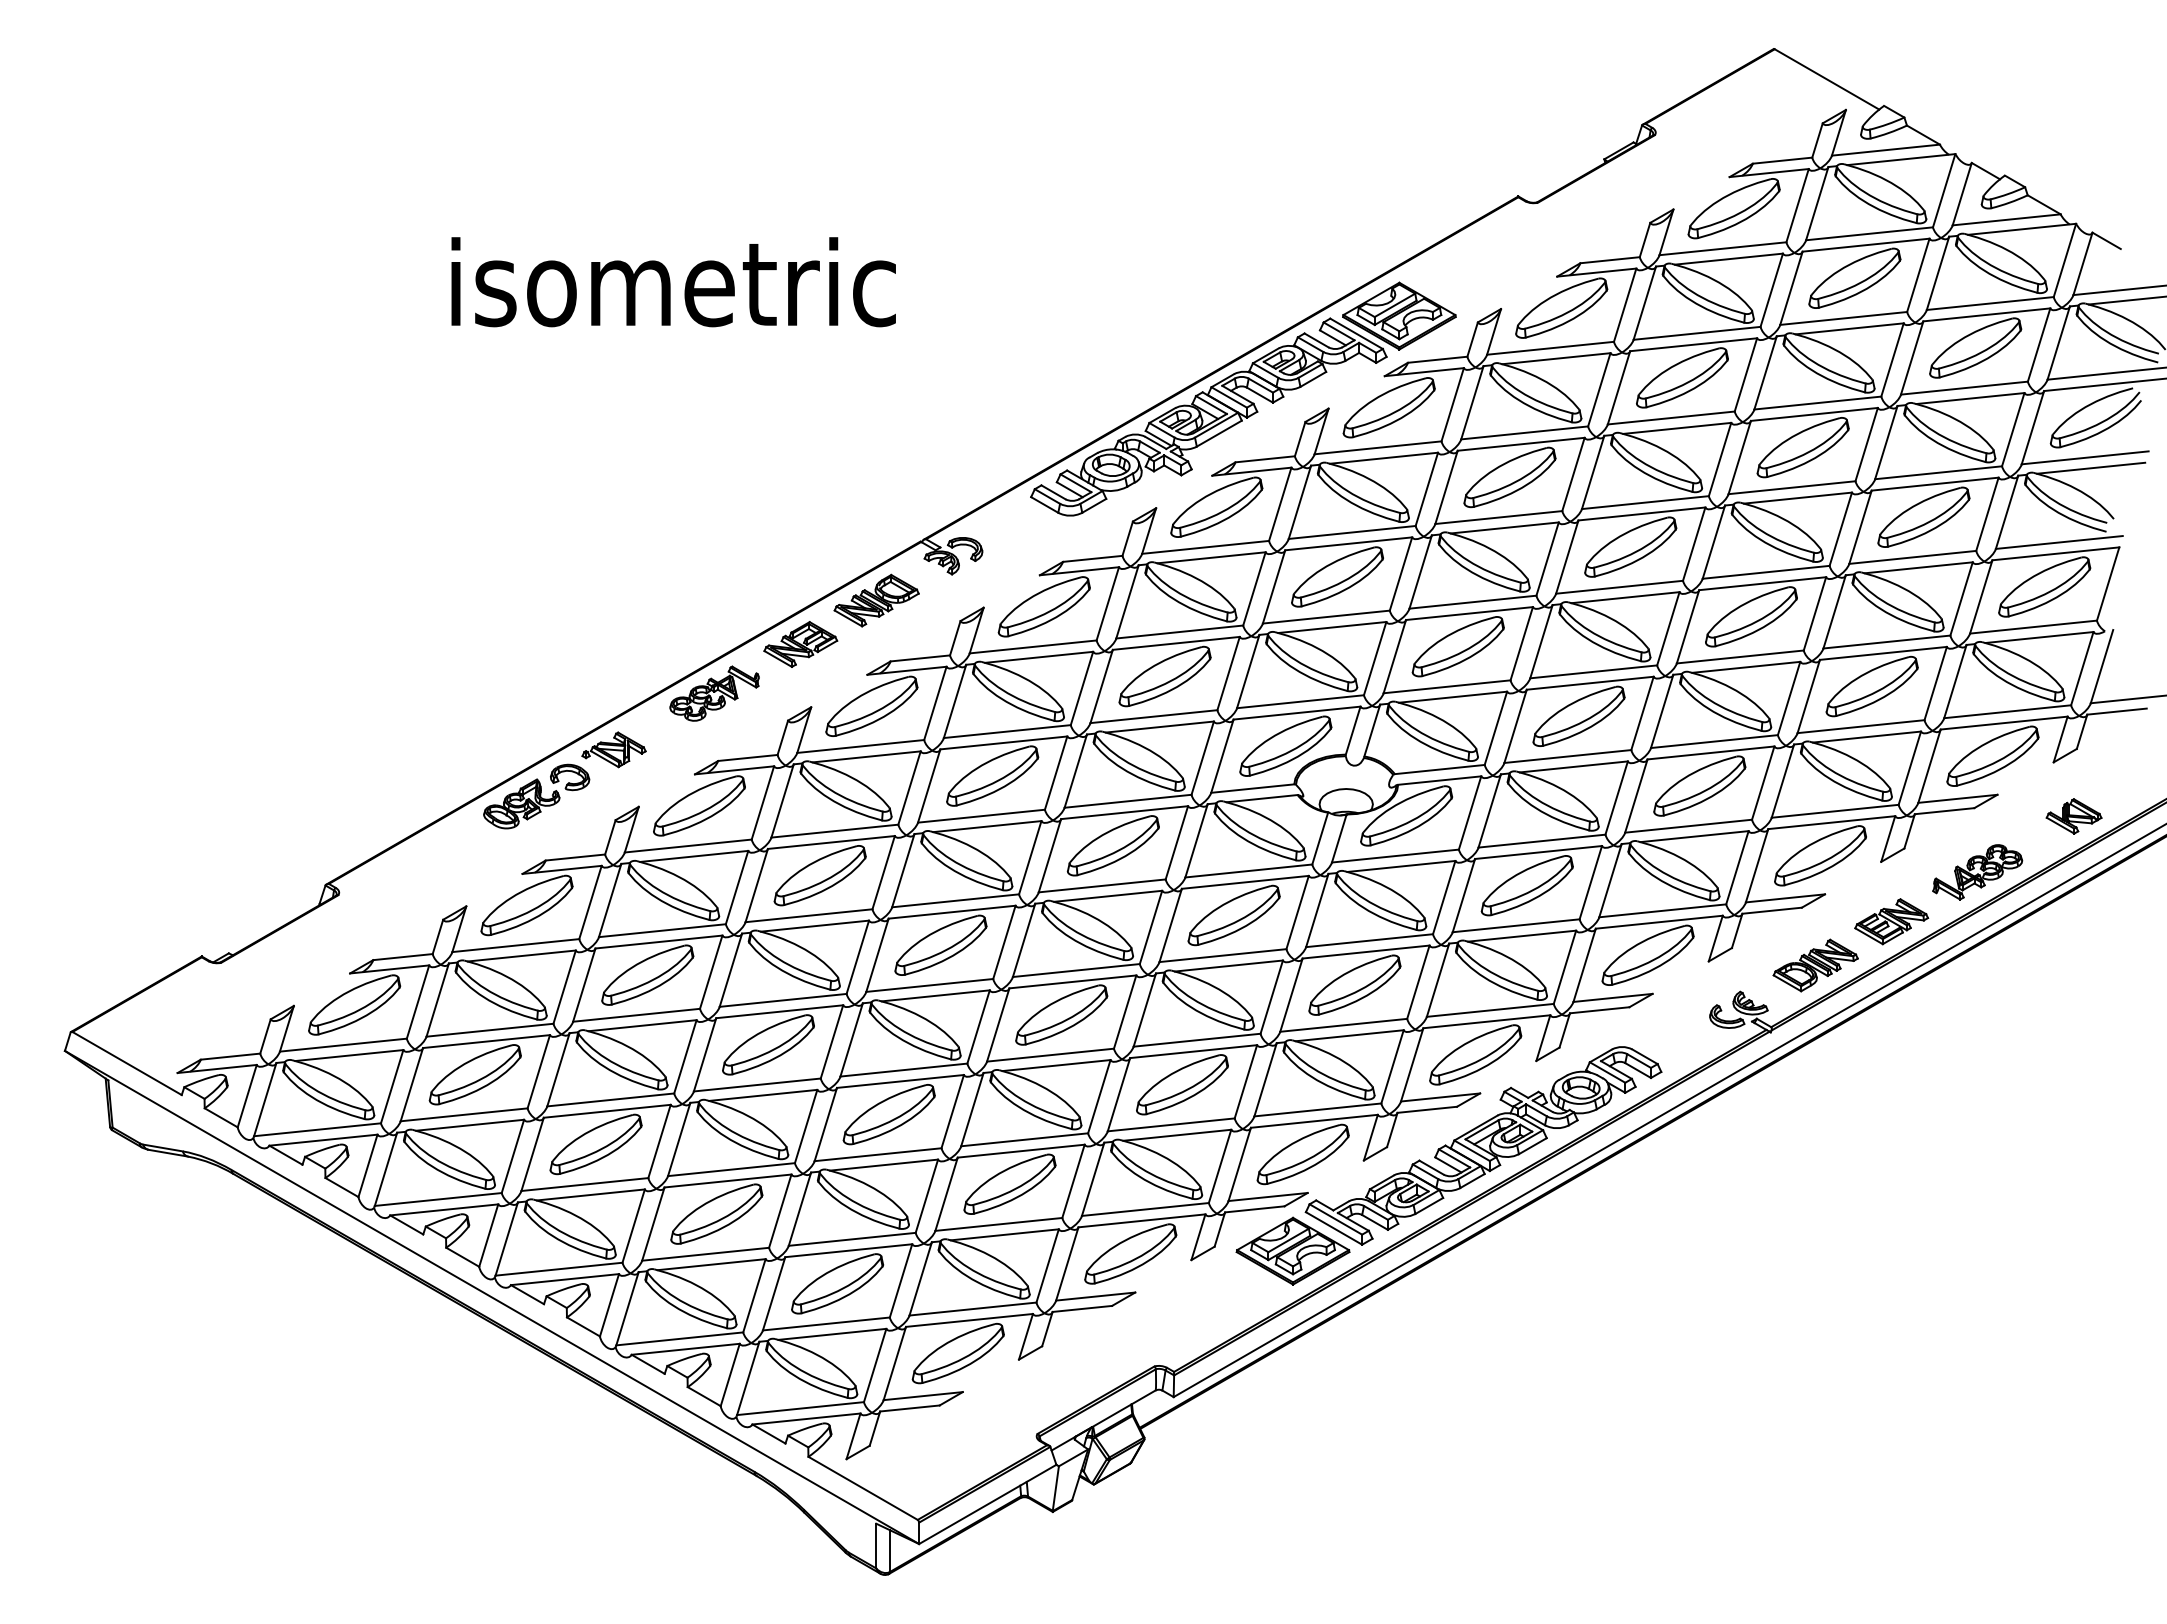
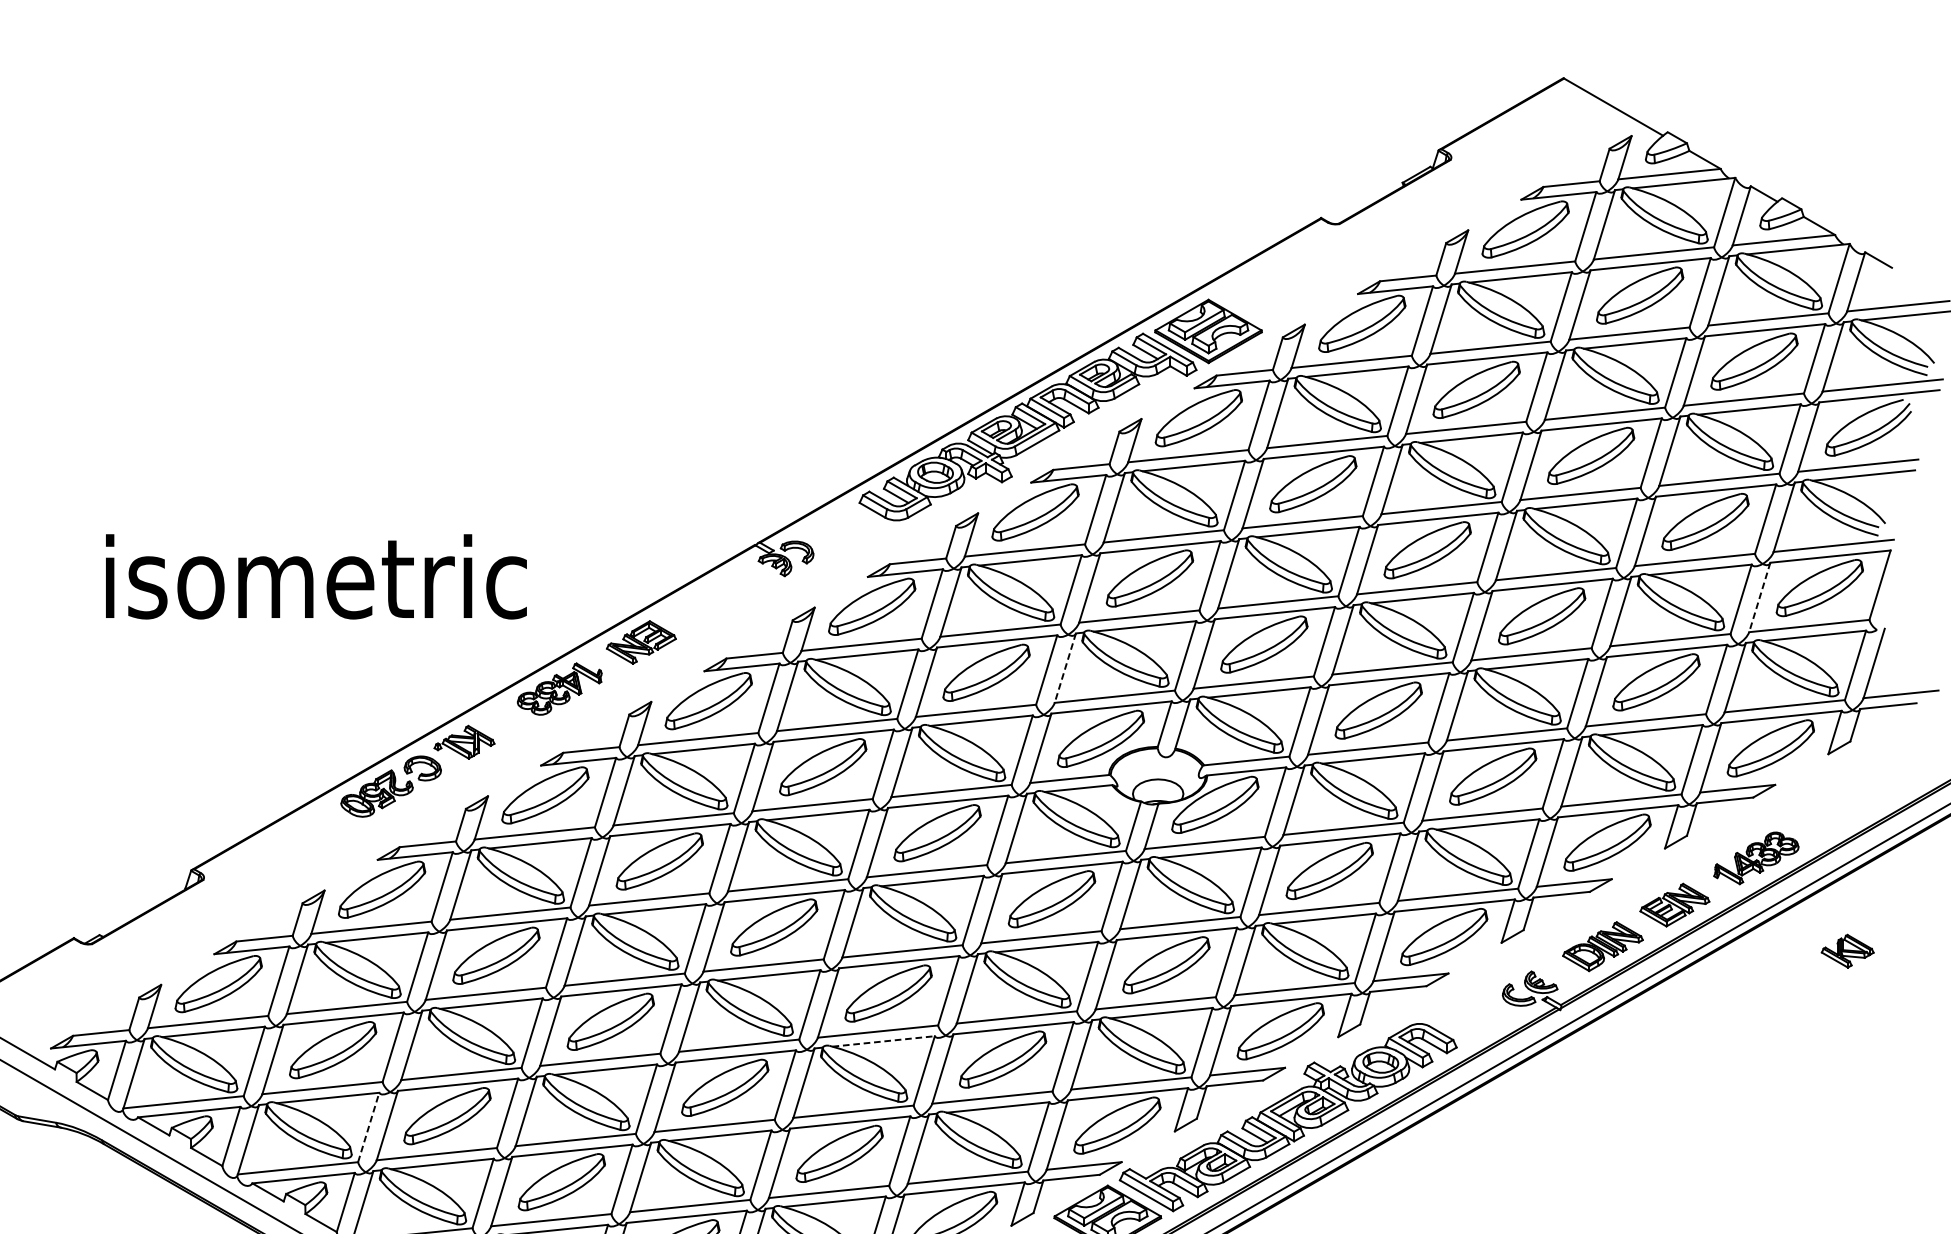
text: (673, 282) -> (316, 577), moved
line: (1981, 597) -> (1760, 597), solid -> dashed
part: (876, 600) -> (713, 600), removed
line: (1248, 672) -> (1065, 669), solid -> dashed
part: (2073, 816) -> (1847, 951), moved
line: (1057, 1065) -> (884, 1041), solid -> dashed
line: (513, 1155) -> (369, 1126), solid -> dashed

